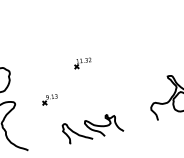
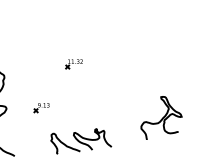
part: (82, 63) -> (73, 64), moved

